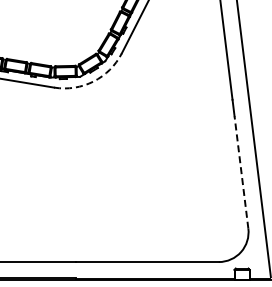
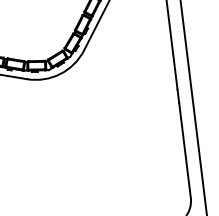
arc: (93, 81) -> (60, 74), dashed -> solid
line: (241, 172) -> (185, 150), dashed -> solid

